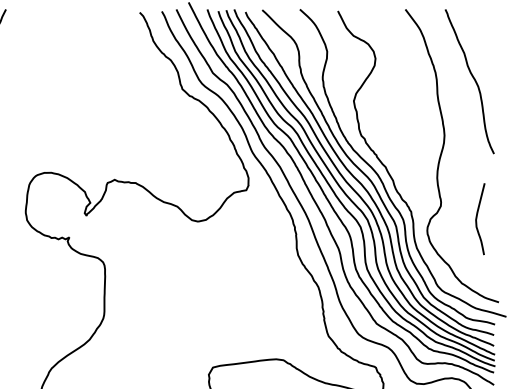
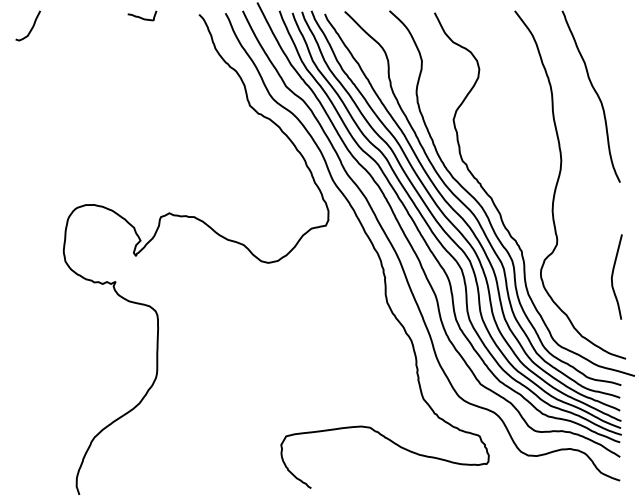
curve: (92, 15) -> (142, 17), added
curve: (477, 217) -> (613, 275), moved

